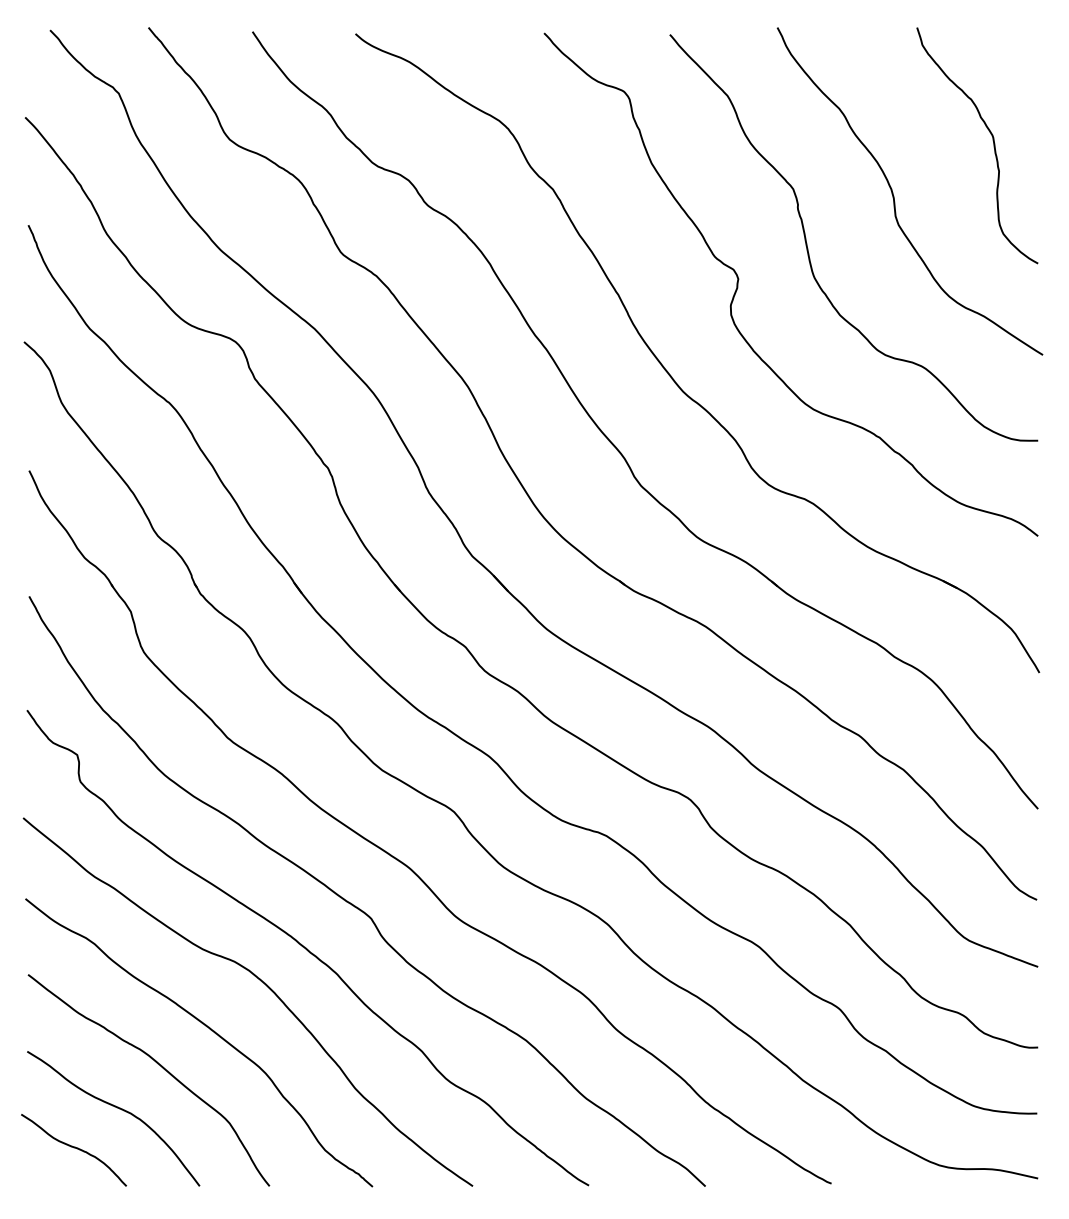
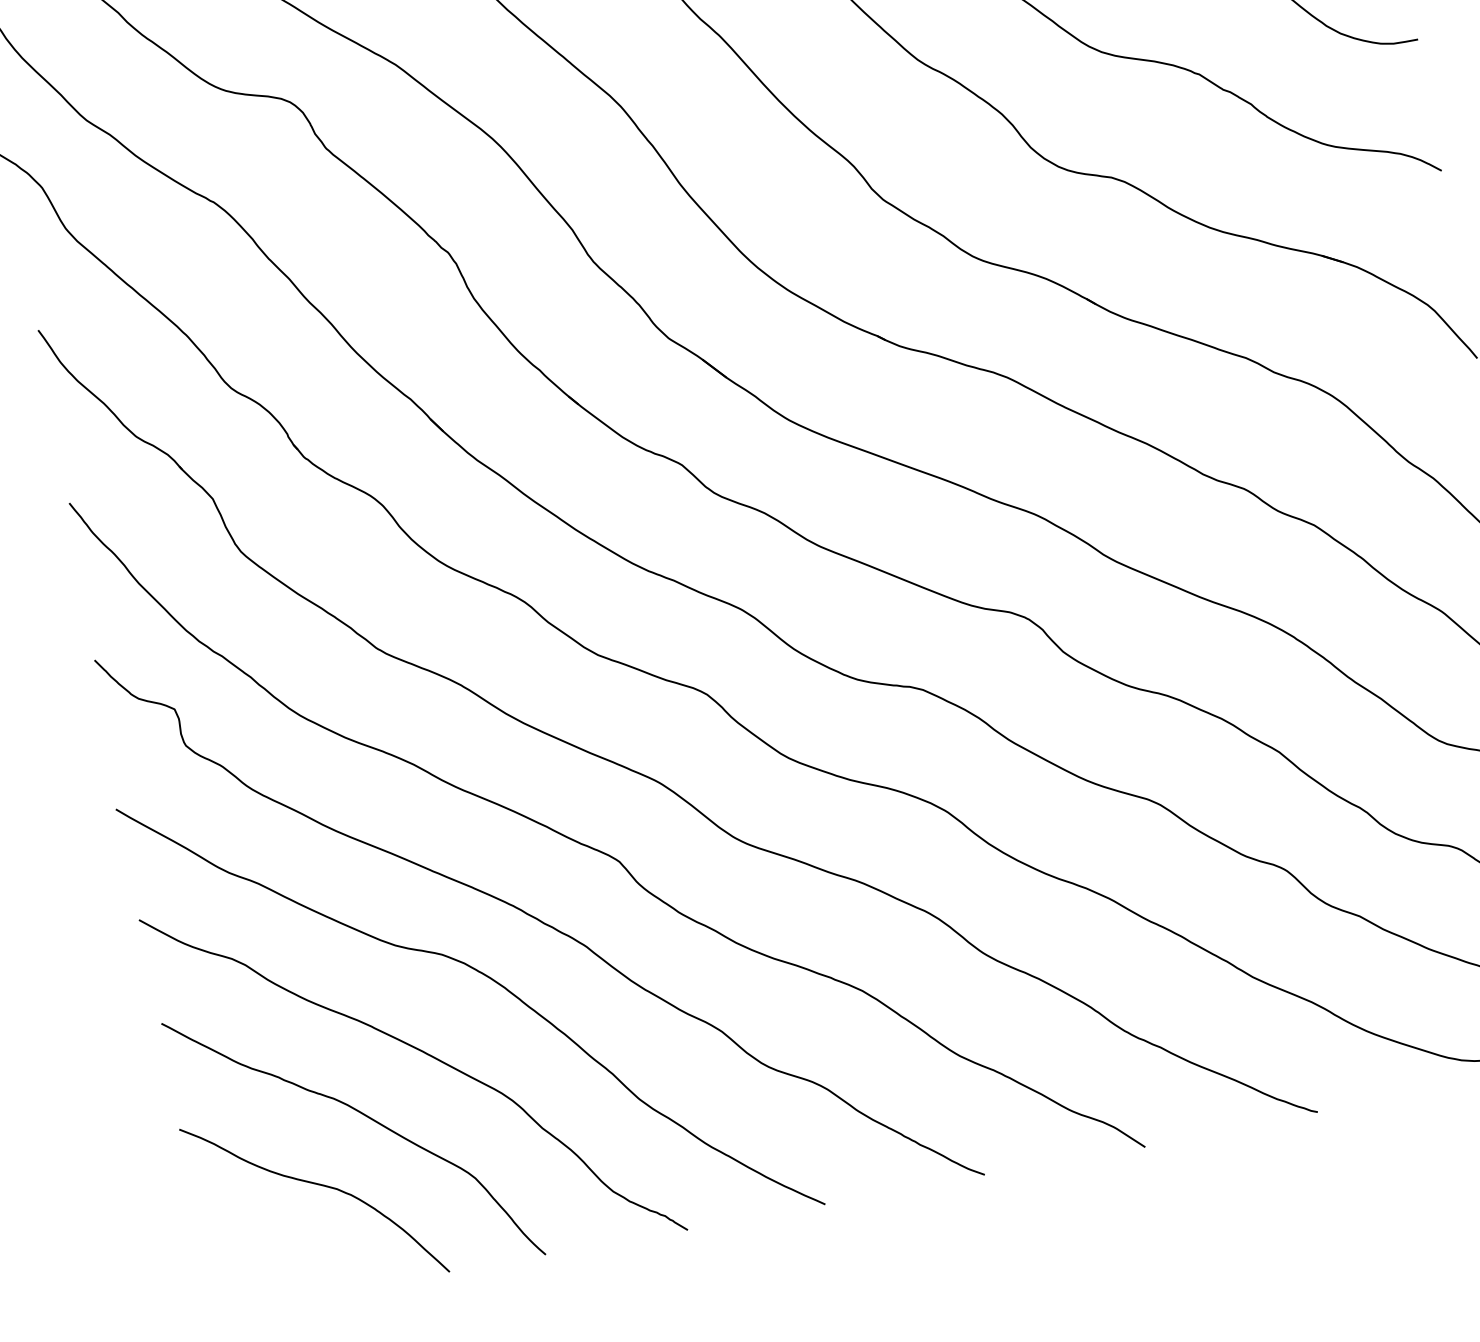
curve: (73, 1148) -> (266, 1251), removed

